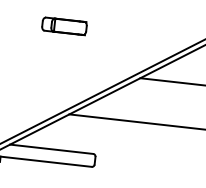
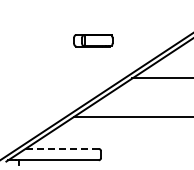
part: (64, 26) -> (93, 40), moved
line: (52, 148) -> (62, 148), solid -> dashed

